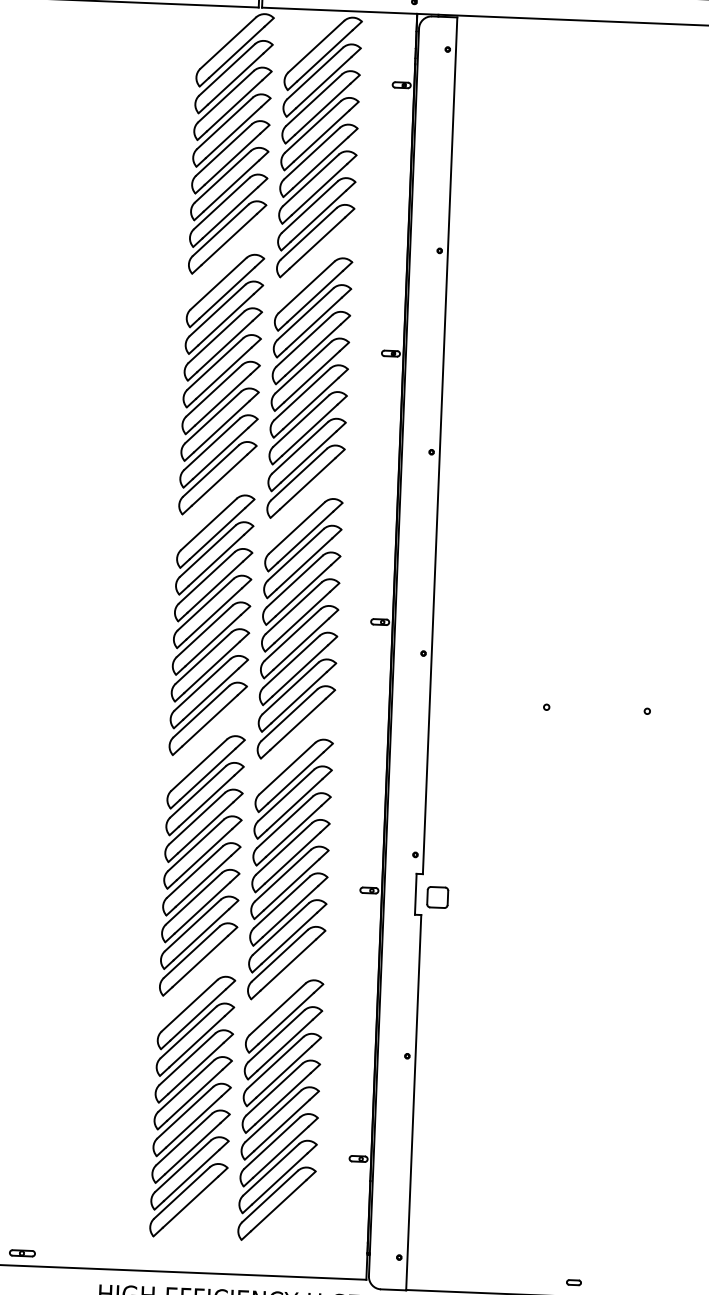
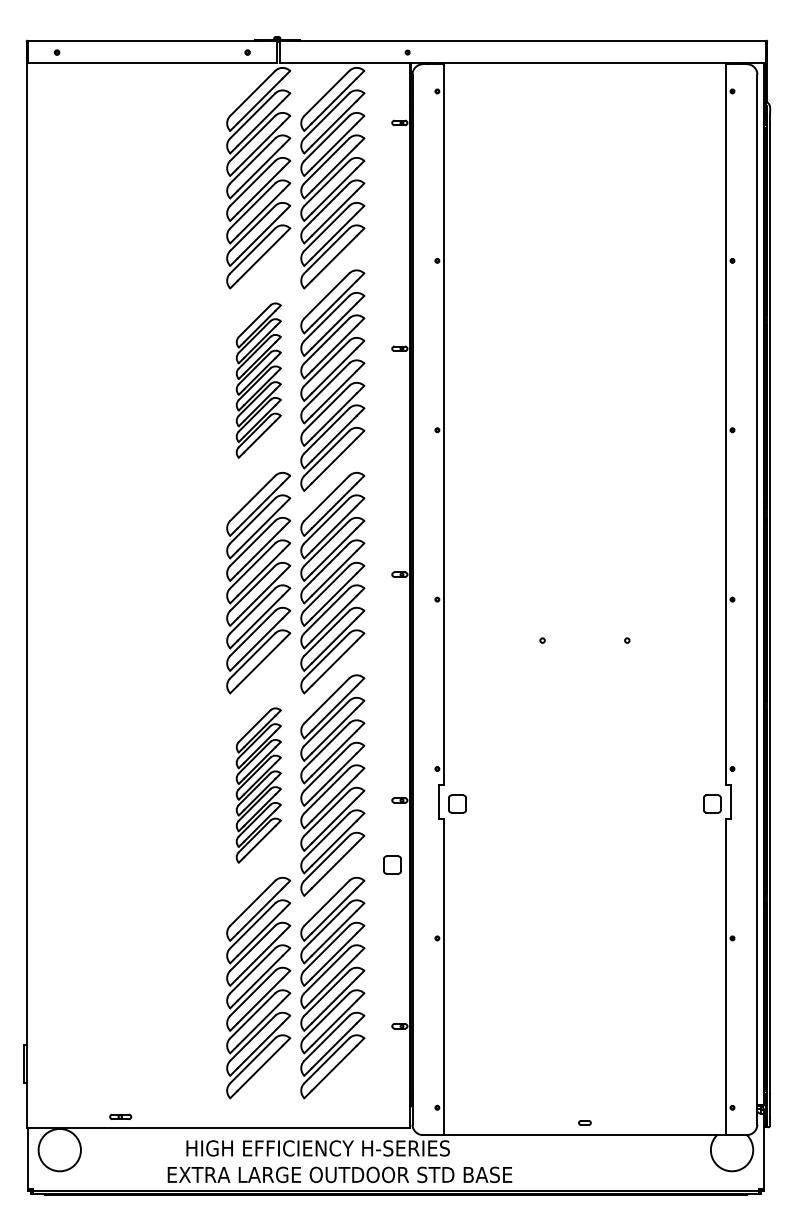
part: (221, 384) -> (258, 380), size x0.7
part: (202, 865) -> (258, 785), size x0.7
part: (357, 966) -> (392, 864), added

